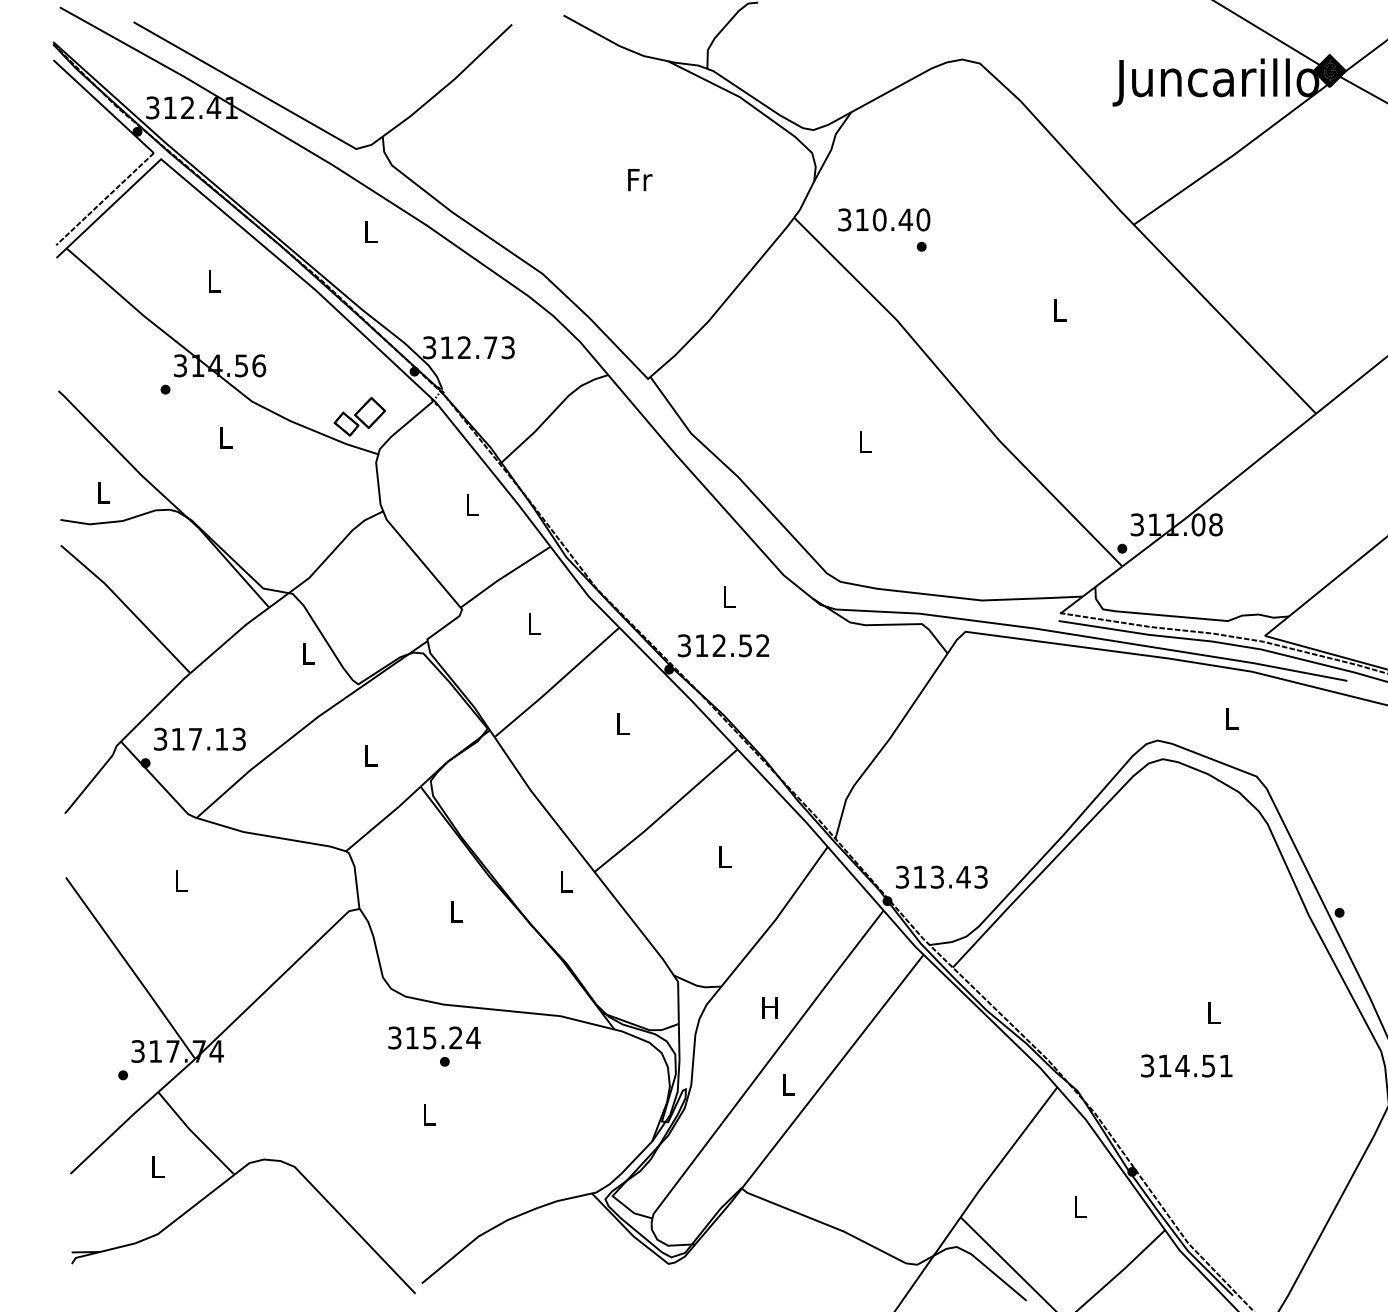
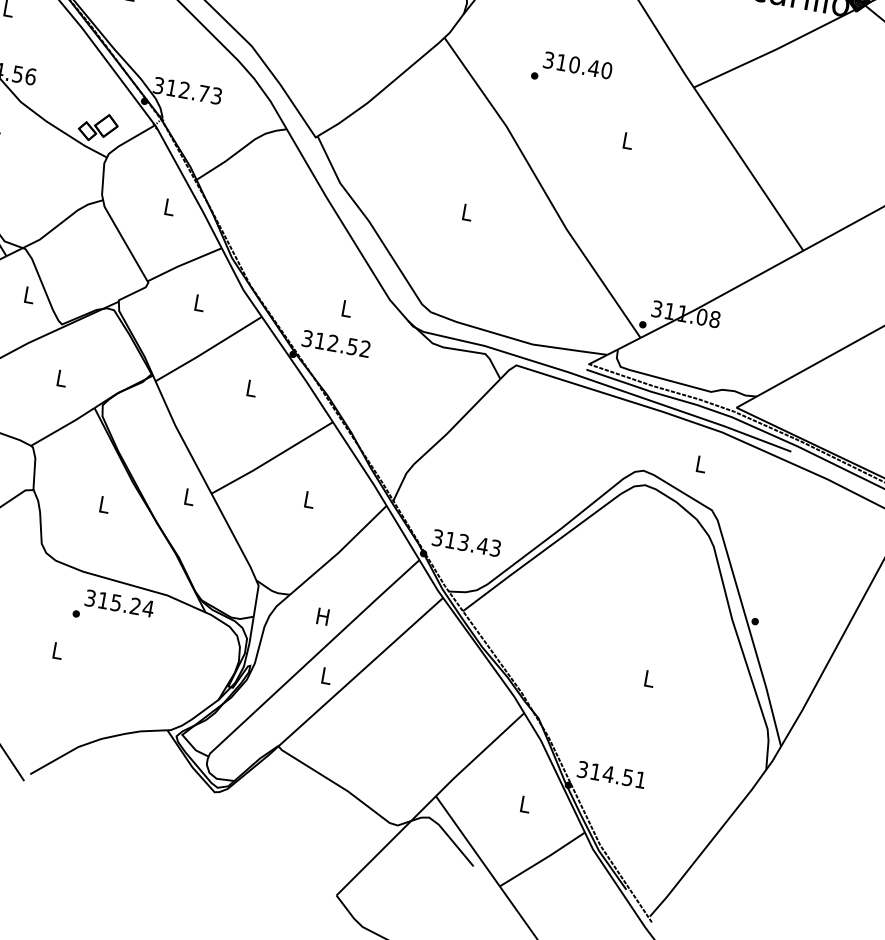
text: (884, 219) -> (578, 65), moved
text: (434, 1037) -> (119, 603), moved
text: (1186, 1065) -> (611, 774), moved

